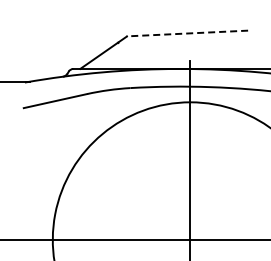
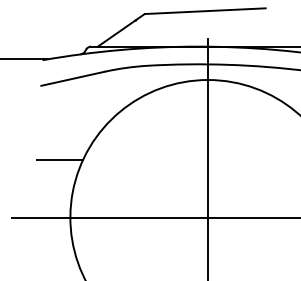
line: (186, 33) -> (204, 11), dashed -> solid
line: (41, 181) -> (59, 159), added

